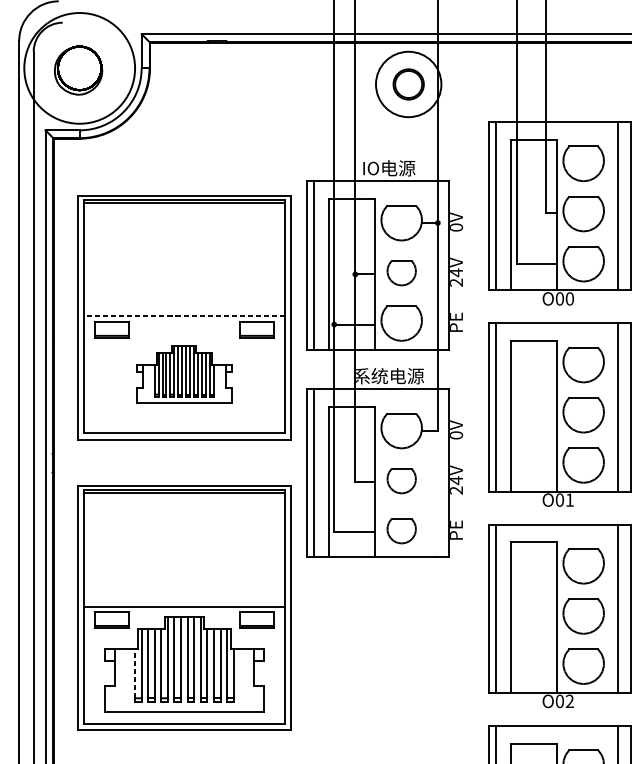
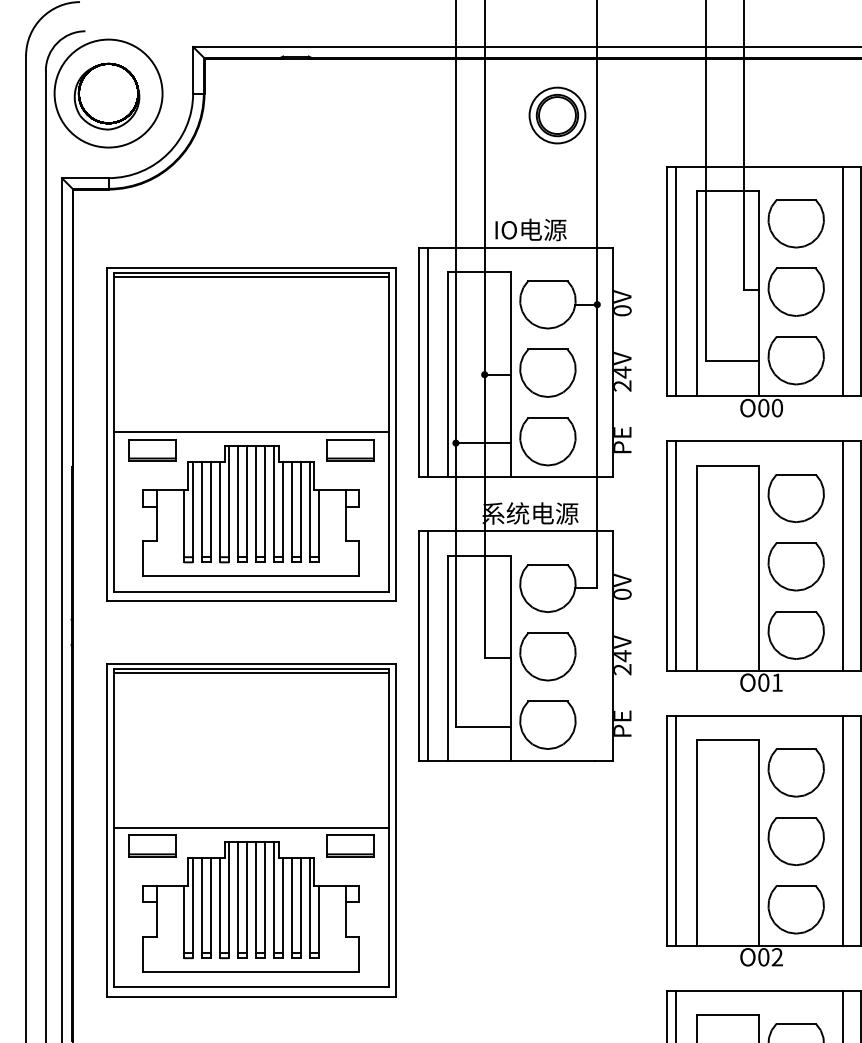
circle: (79, 68) -> (108, 93), size x0.71
circle: (408, 84) -> (557, 115), size x0.62
part: (401, 272) -> (547, 372), size x1.43
line: (184, 316) -> (251, 432), dashed -> solid
part: (183, 373) -> (250, 510), size x1.67
part: (401, 480) -> (547, 656), size x1.43
part: (401, 530) -> (547, 724), size x1.43
line: (135, 673) -> (184, 919), dashed -> solid

